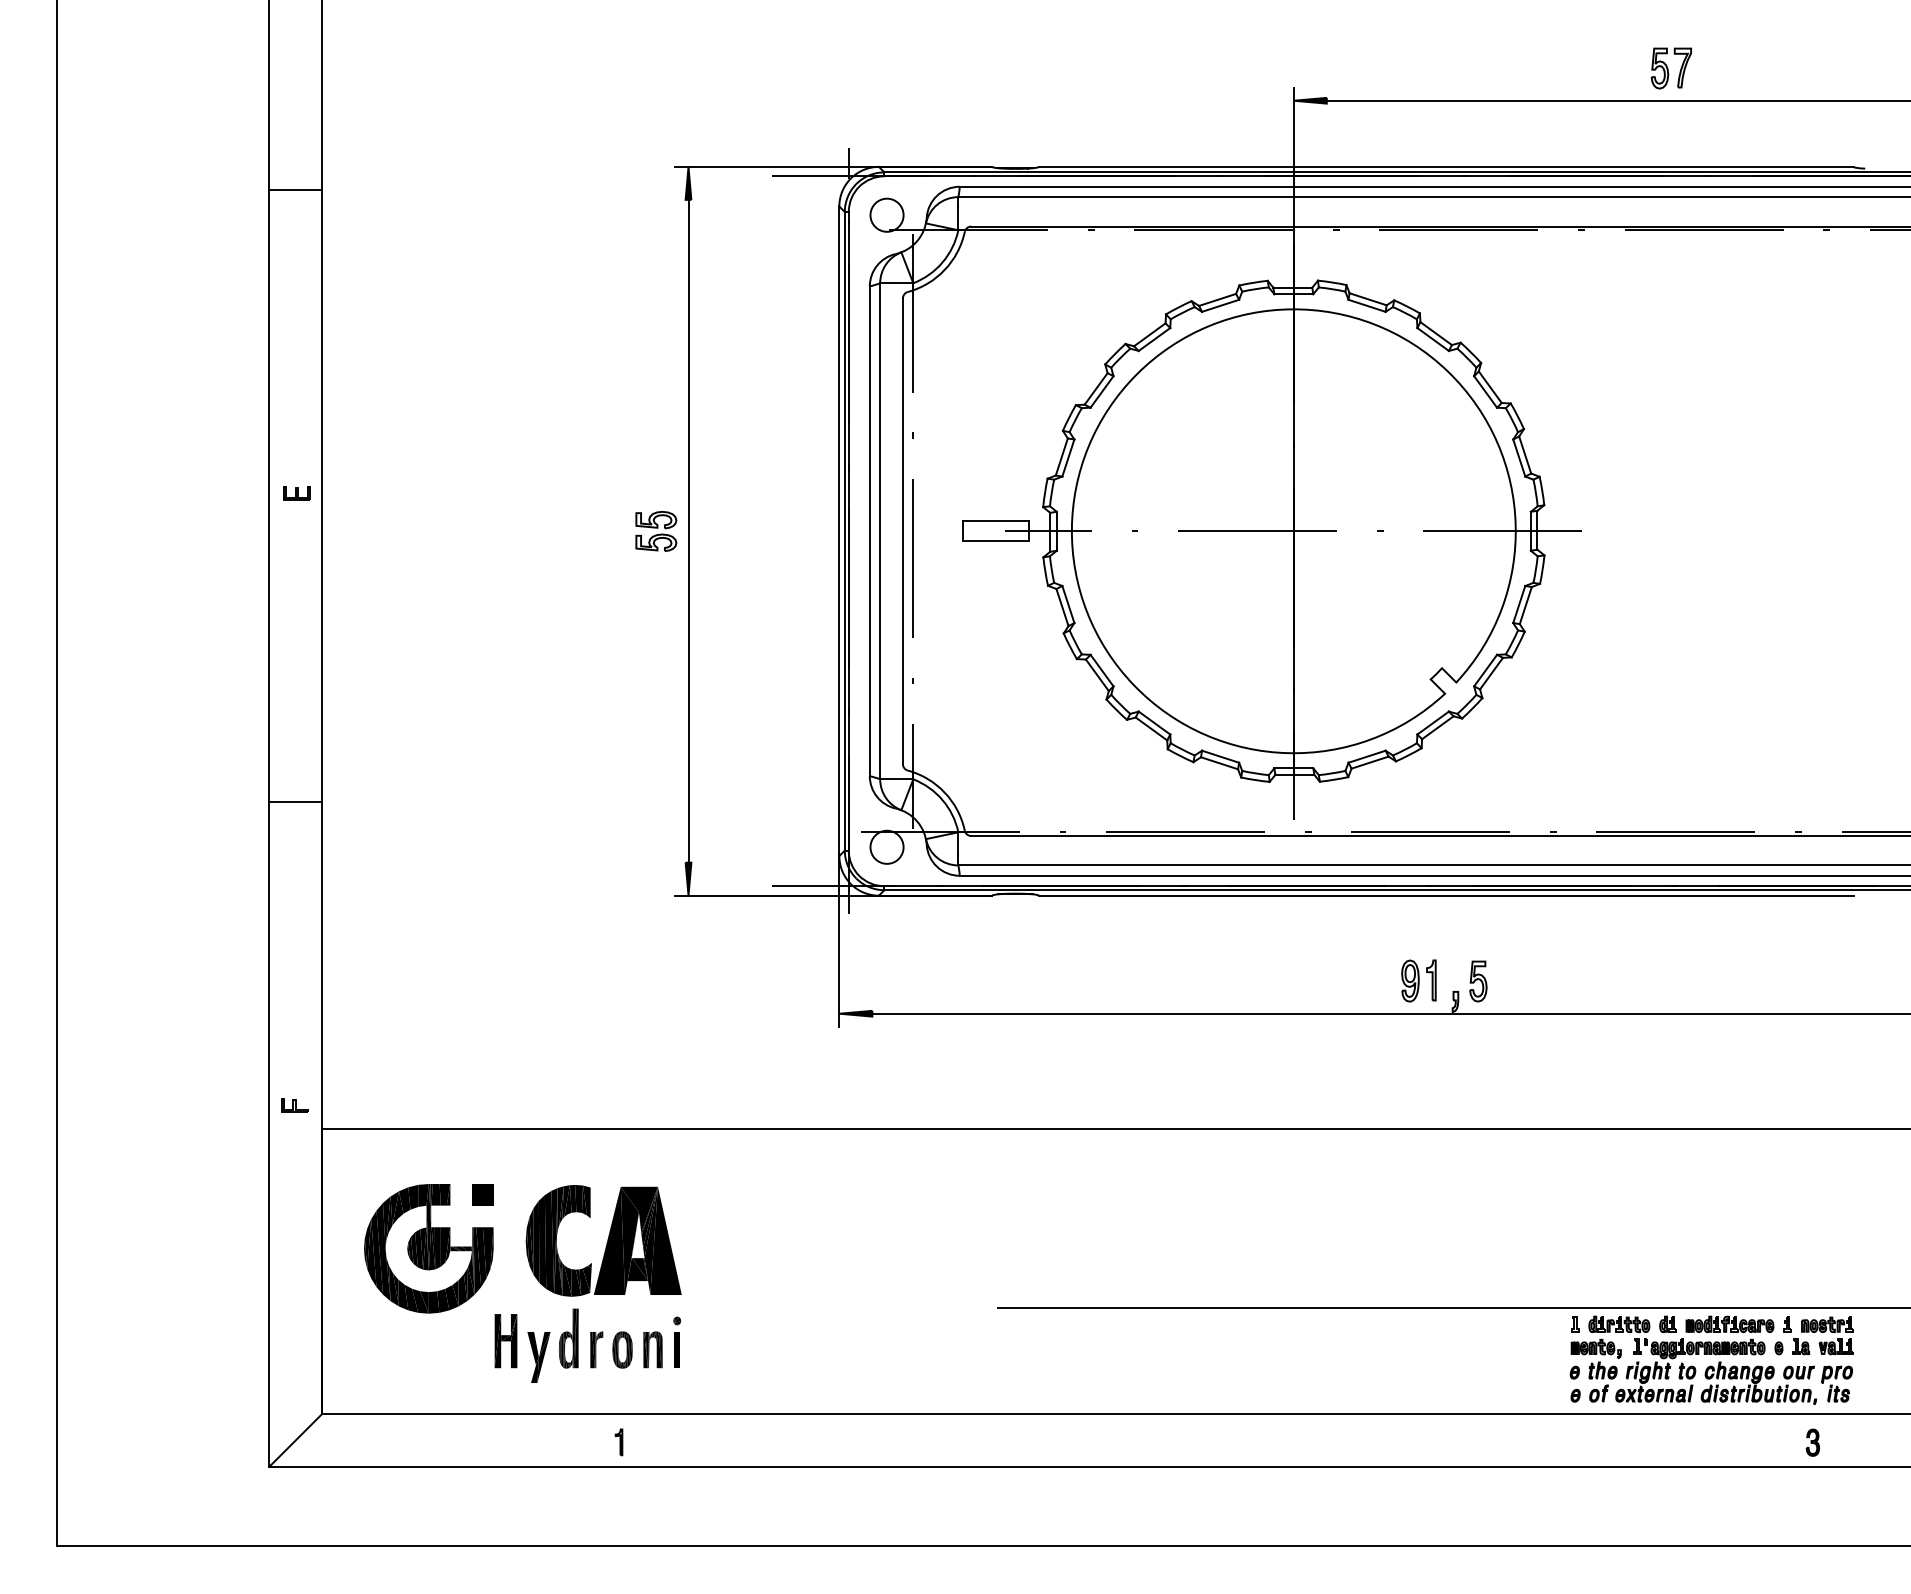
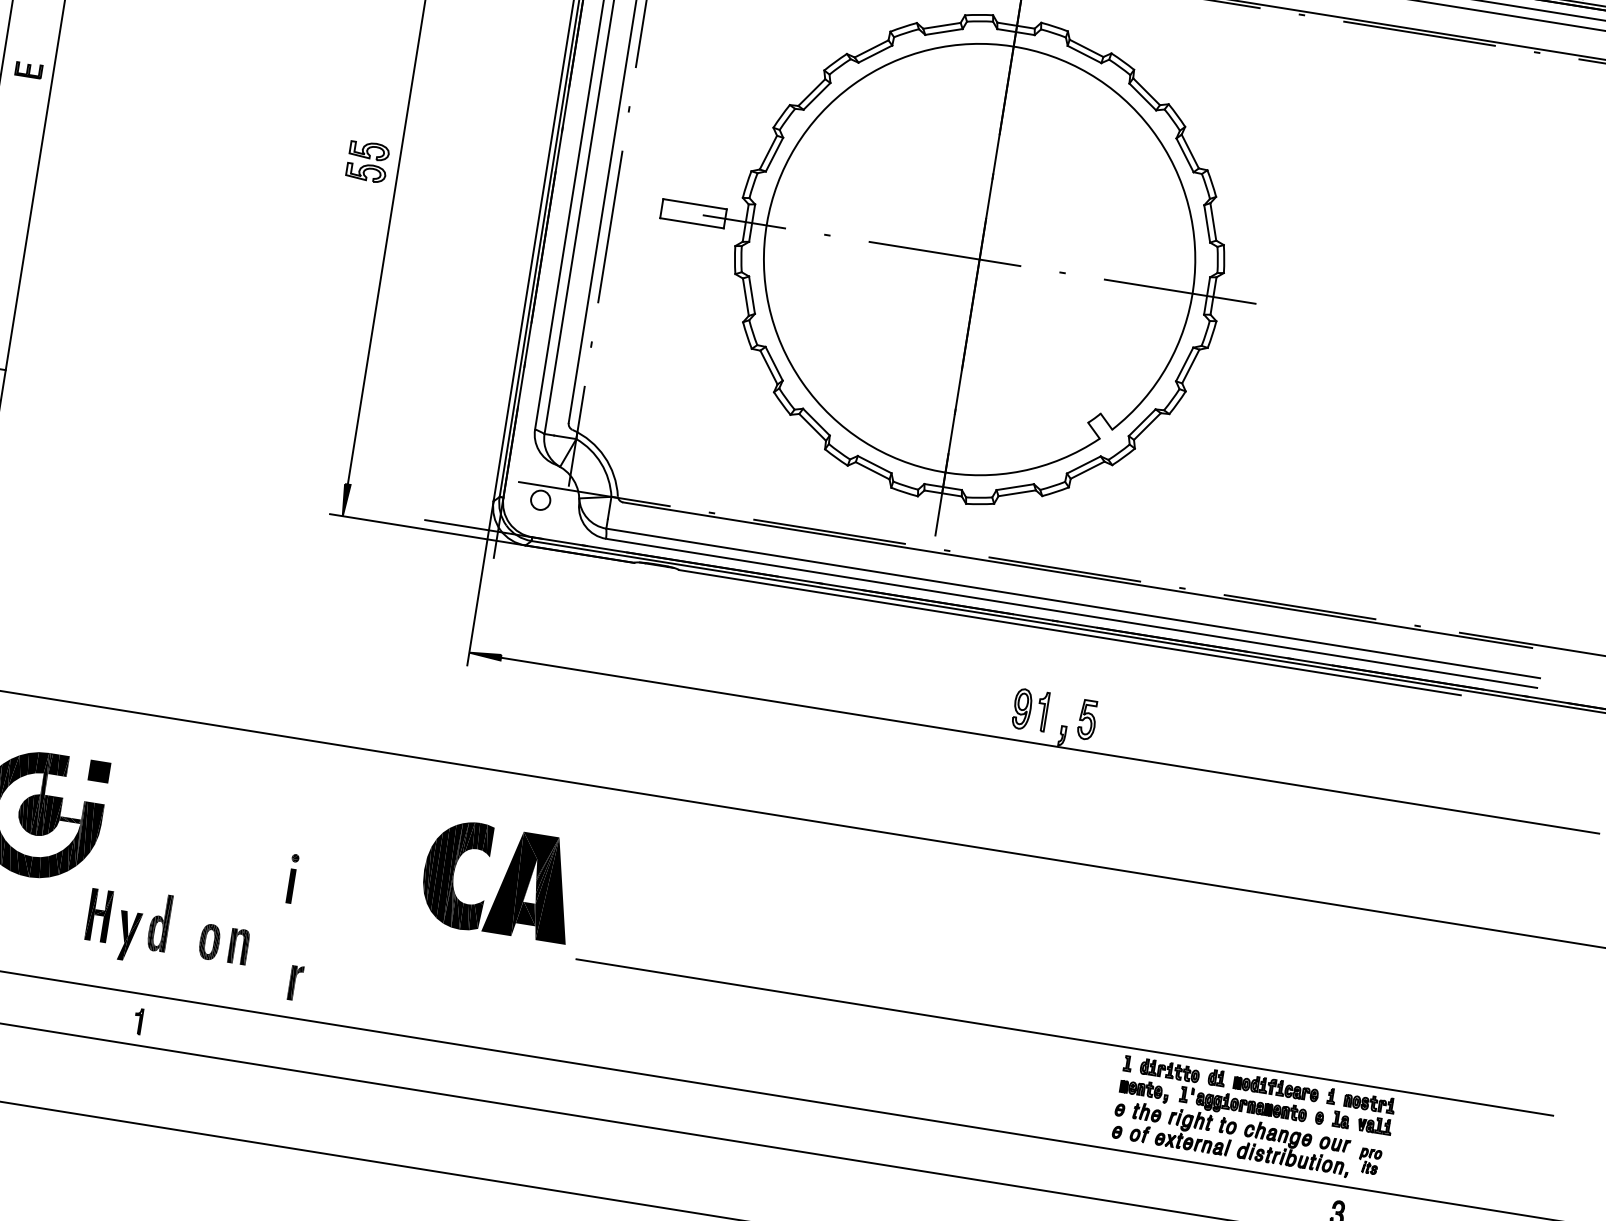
circle: (886, 846) -> (540, 499), size x0.6
part: (603, 1240) -> (498, 880), moved
part: (677, 1341) -> (292, 878), moved
part: (596, 1349) -> (295, 982), moved
part: (1836, 1383) -> (1369, 1160), size x0.7
part: (618, 1442) -> (137, 1021), moved

